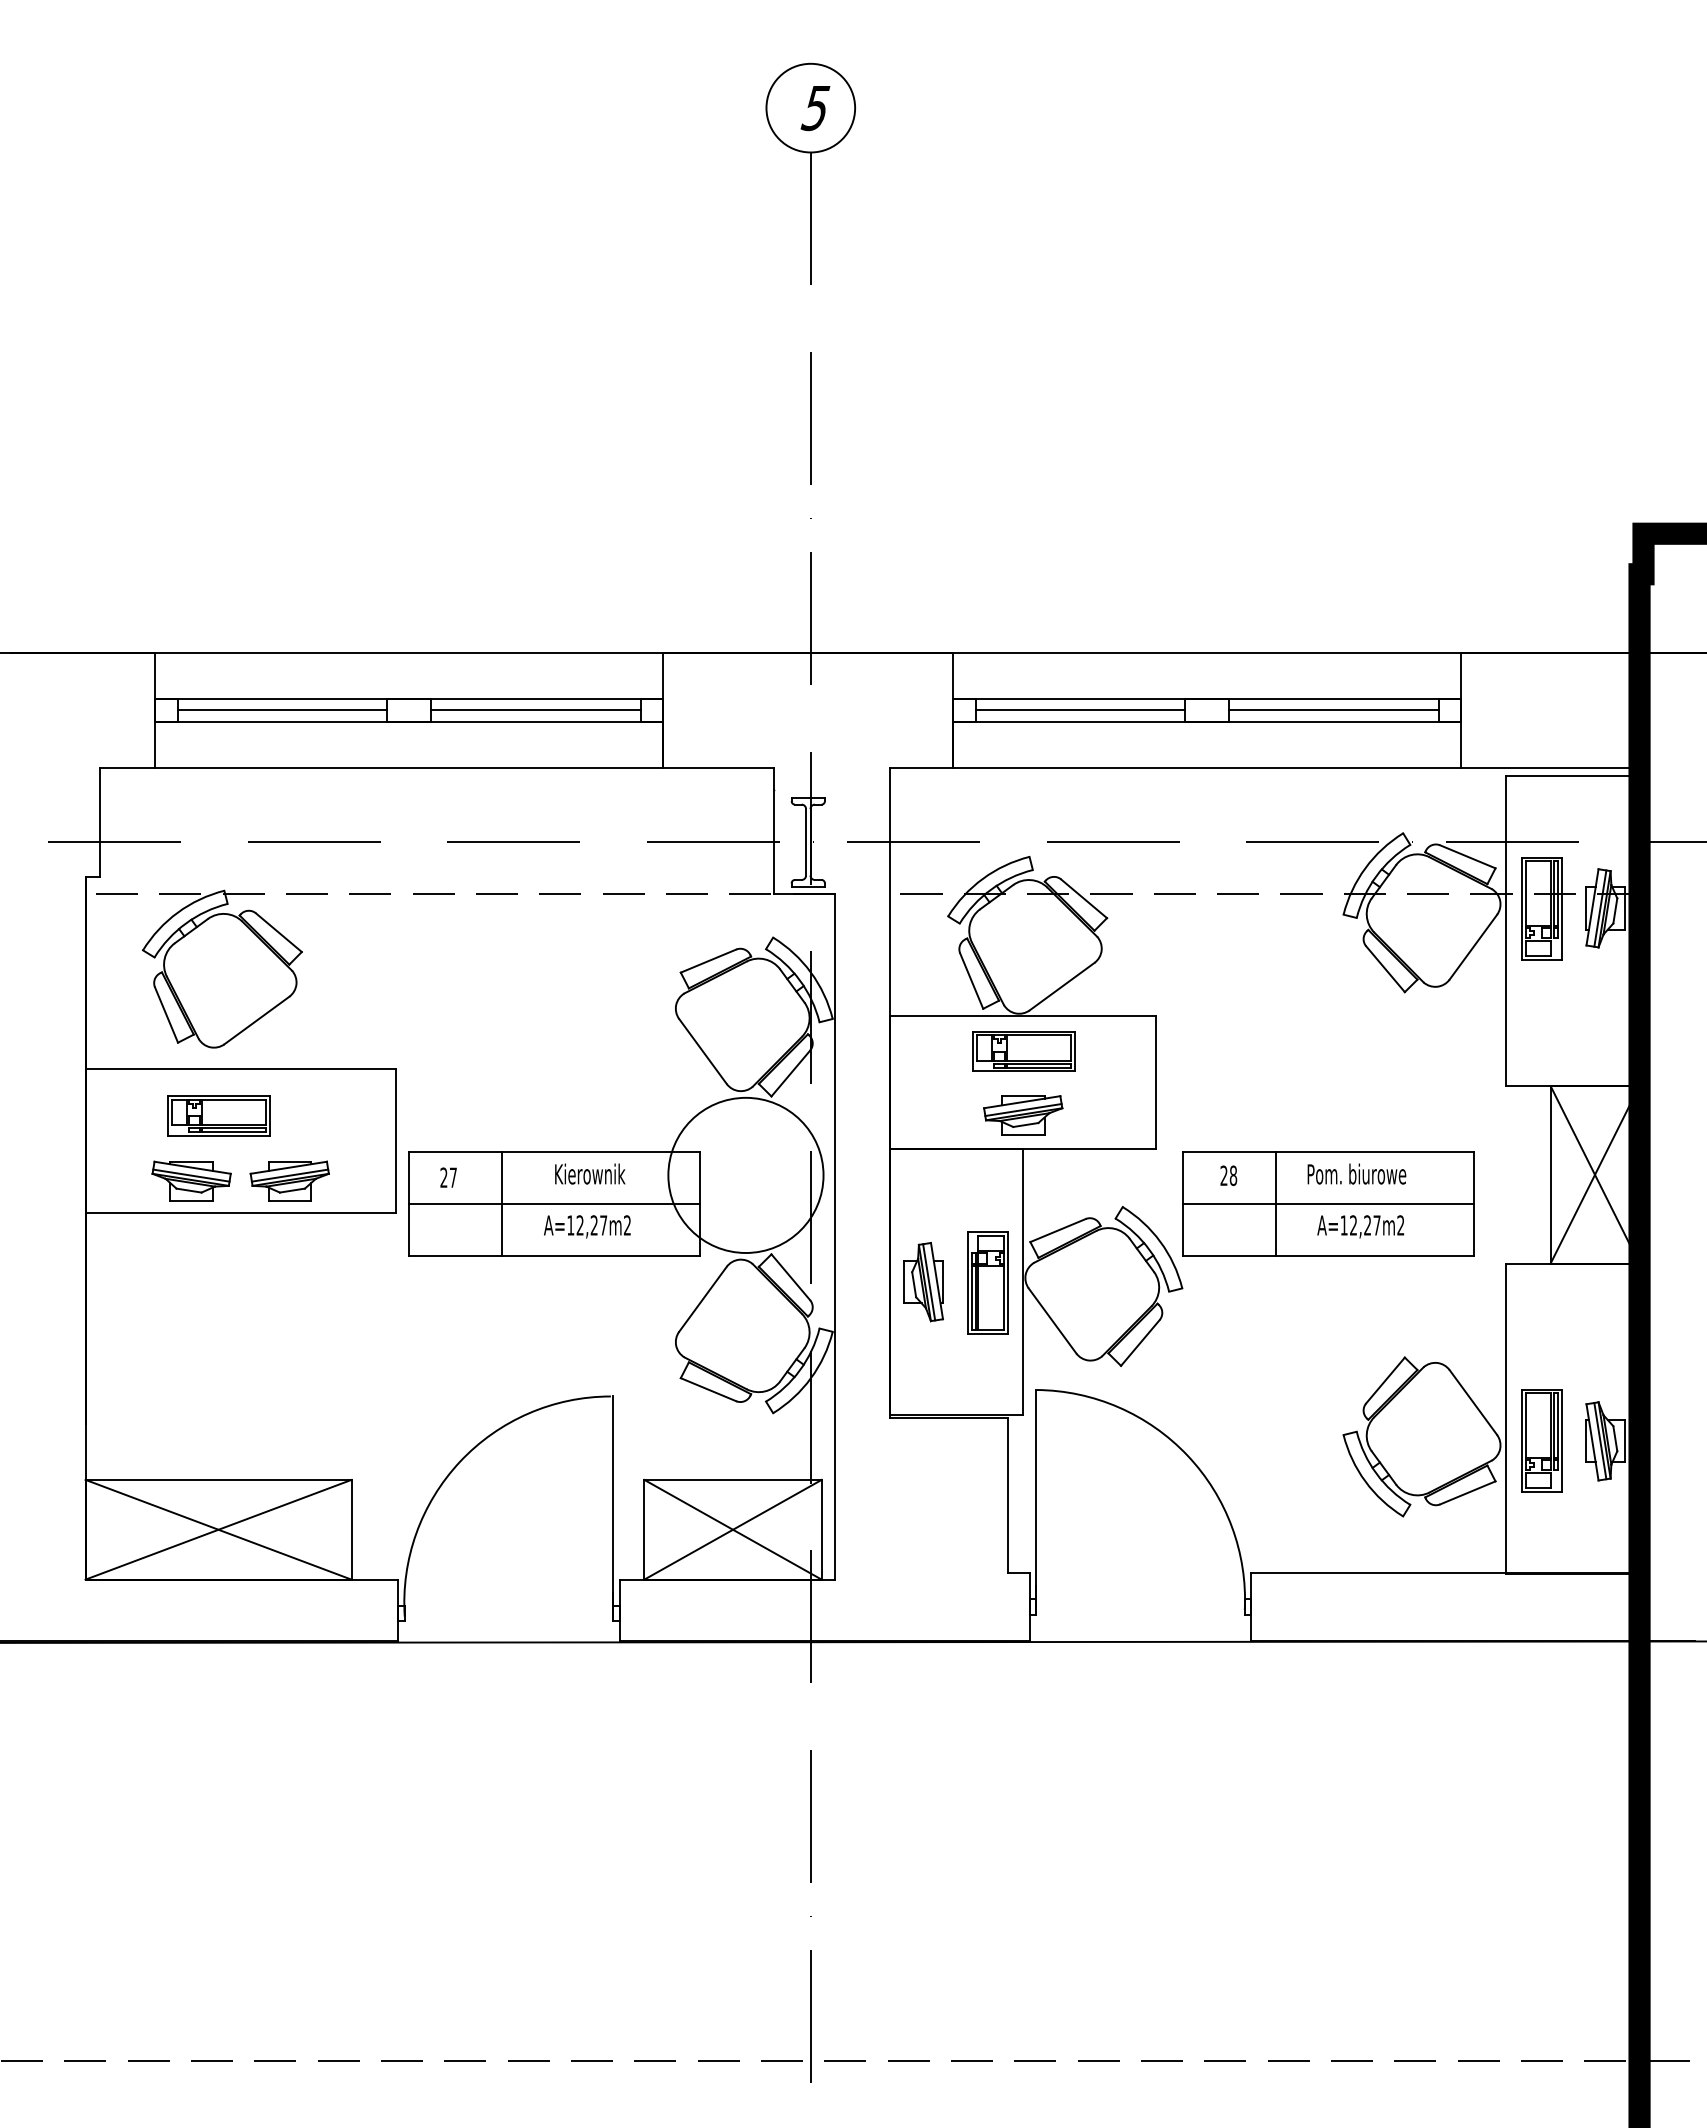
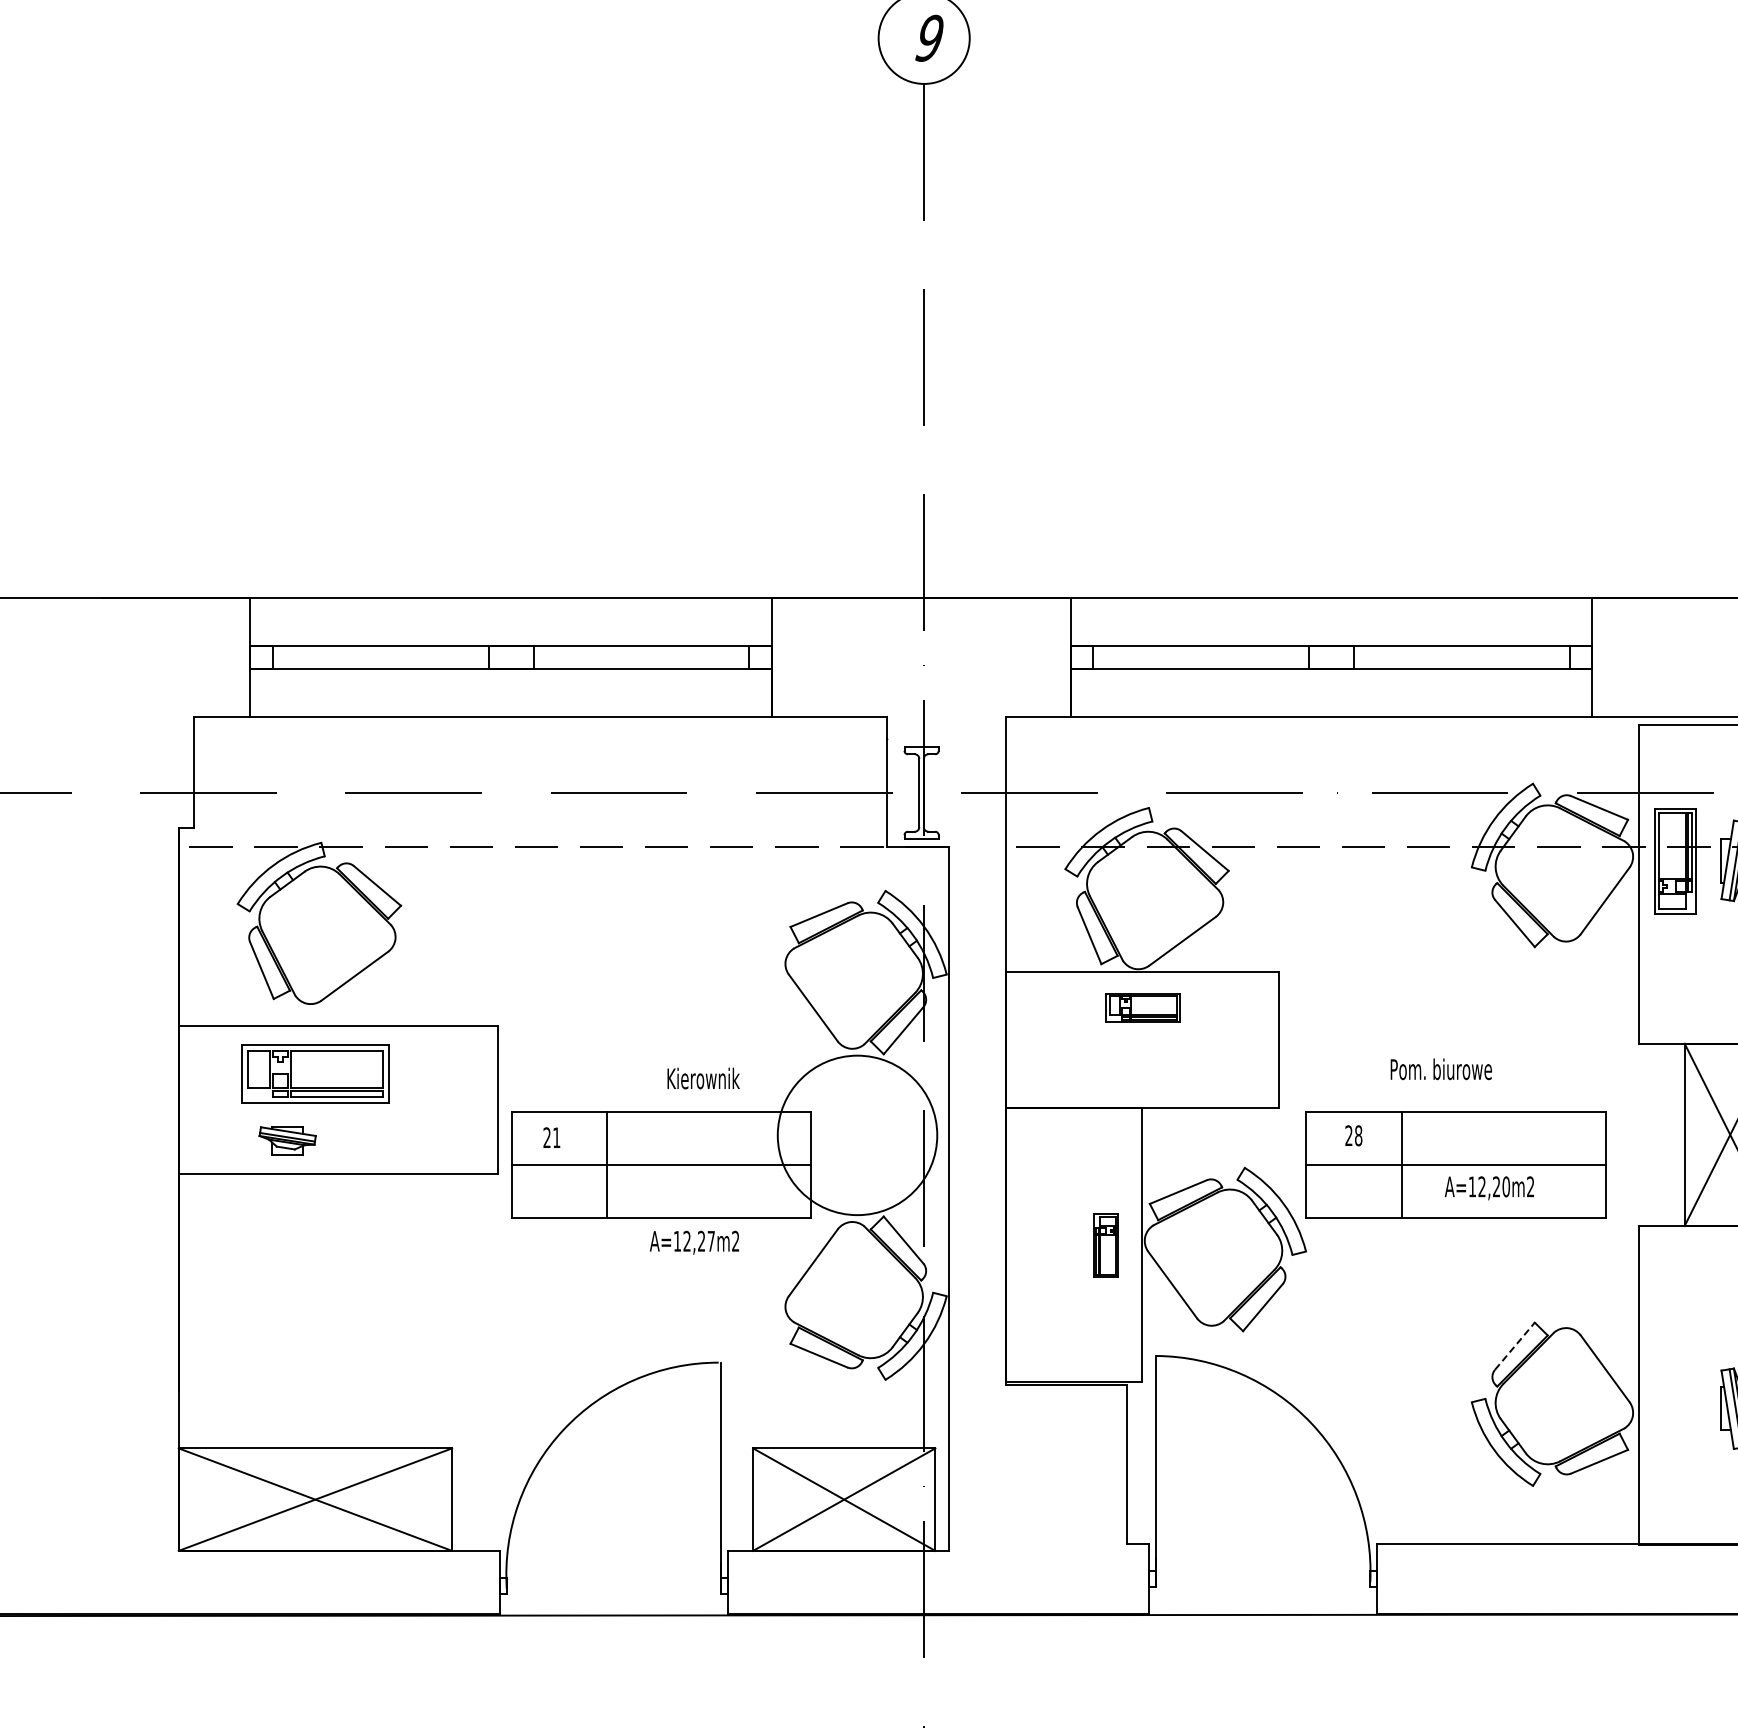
text: (815, 107) -> (929, 37), 5 -> 9
line: (282, 710) -> (381, 657), removed
line: (535, 710) -> (641, 657), removed
line: (1079, 710) -> (1200, 657), removed
line: (1333, 710) -> (1461, 657), removed
part: (1023, 1051) -> (1142, 1008), size x0.7
part: (218, 1115) -> (315, 1073), size x1.4
part: (1023, 1115) -> (1142, 1073), removed
text: (590, 1173) -> (703, 1077), moved
text: (1356, 1173) -> (1440, 1068), moved
text: (453, 1177) -> (556, 1137), 27 -> 21
part: (191, 1180) -> (287, 1140), size x0.7
part: (289, 1180) -> (388, 1140), removed
text: (1376, 1225) -> (1505, 1186), A=12,27m2 -> A=12,20m2
text: (587, 1226) -> (694, 1242), moved
part: (923, 1282) -> (1040, 1245), removed
part: (987, 1282) -> (1105, 1245), size x0.6
line: (1385, 1380) -> (1514, 1346), solid -> dashed
part: (1541, 1440) -> (1675, 1407), removed

